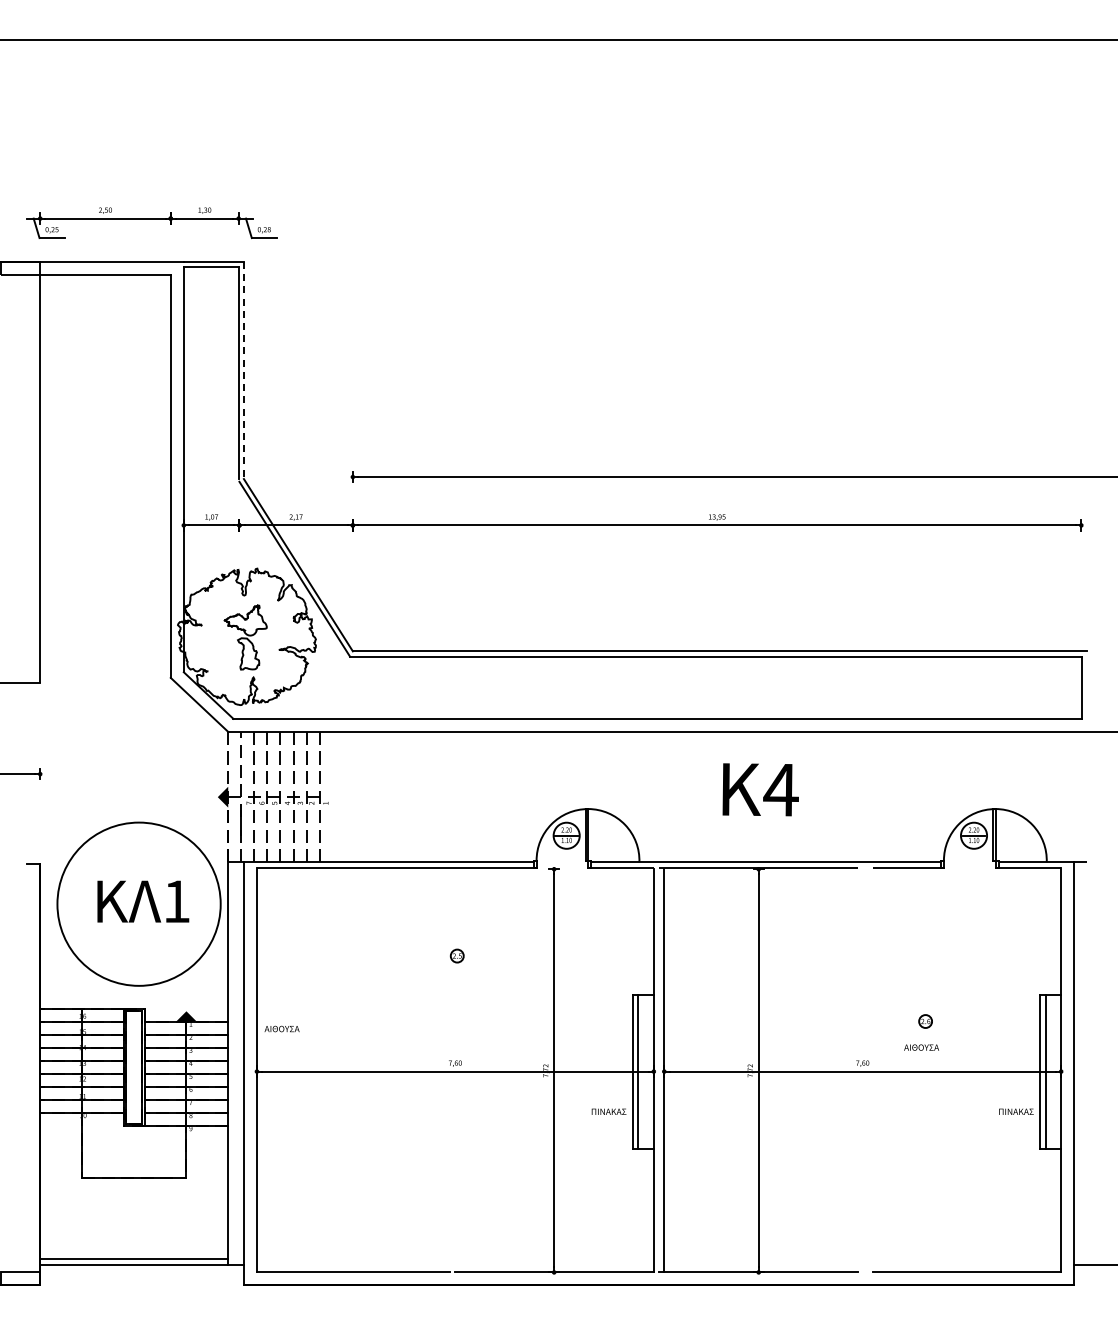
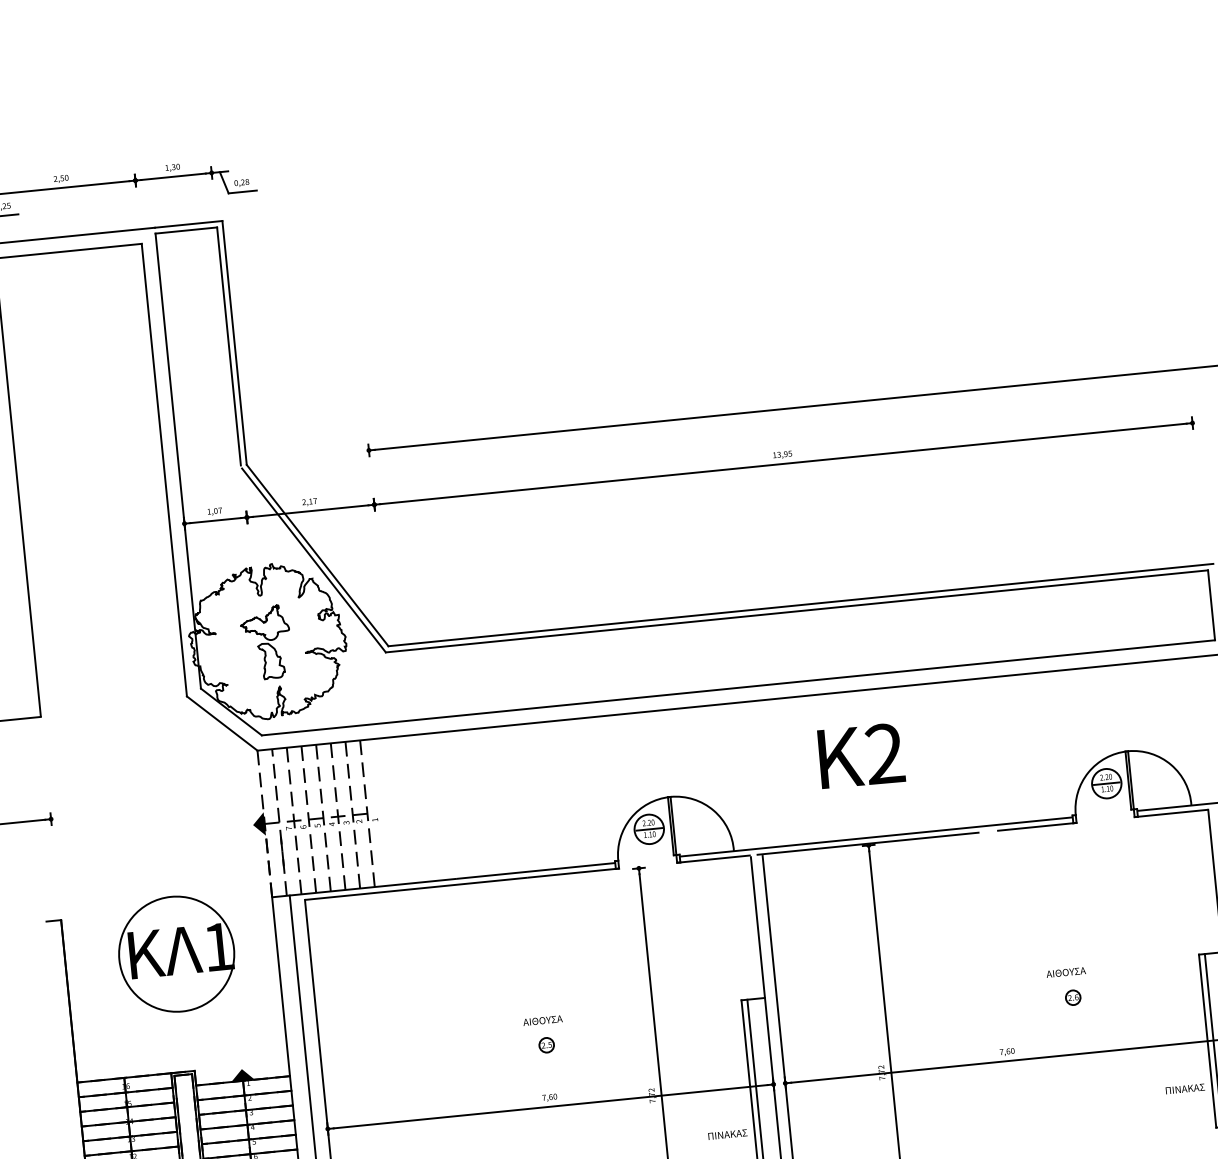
line: (243, 370) -> (234, 343), dashed -> solid
text: (780, 789) -> (884, 753), K4 -> K2
circle: (139, 904) -> (177, 954), size x0.62
part: (456, 955) -> (545, 1044), moved
text: (281, 1028) -> (542, 1020), moved
text: (921, 1047) -> (1066, 972), moved

